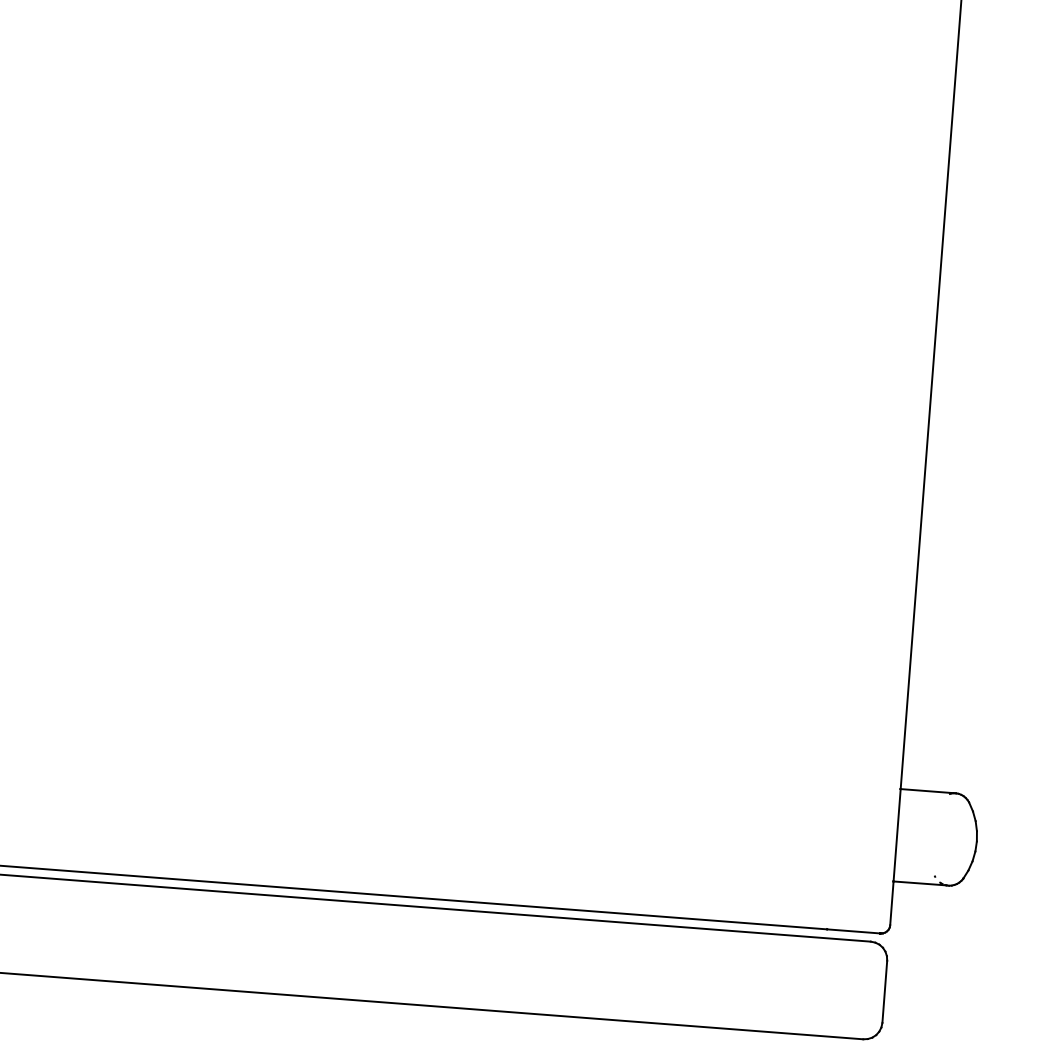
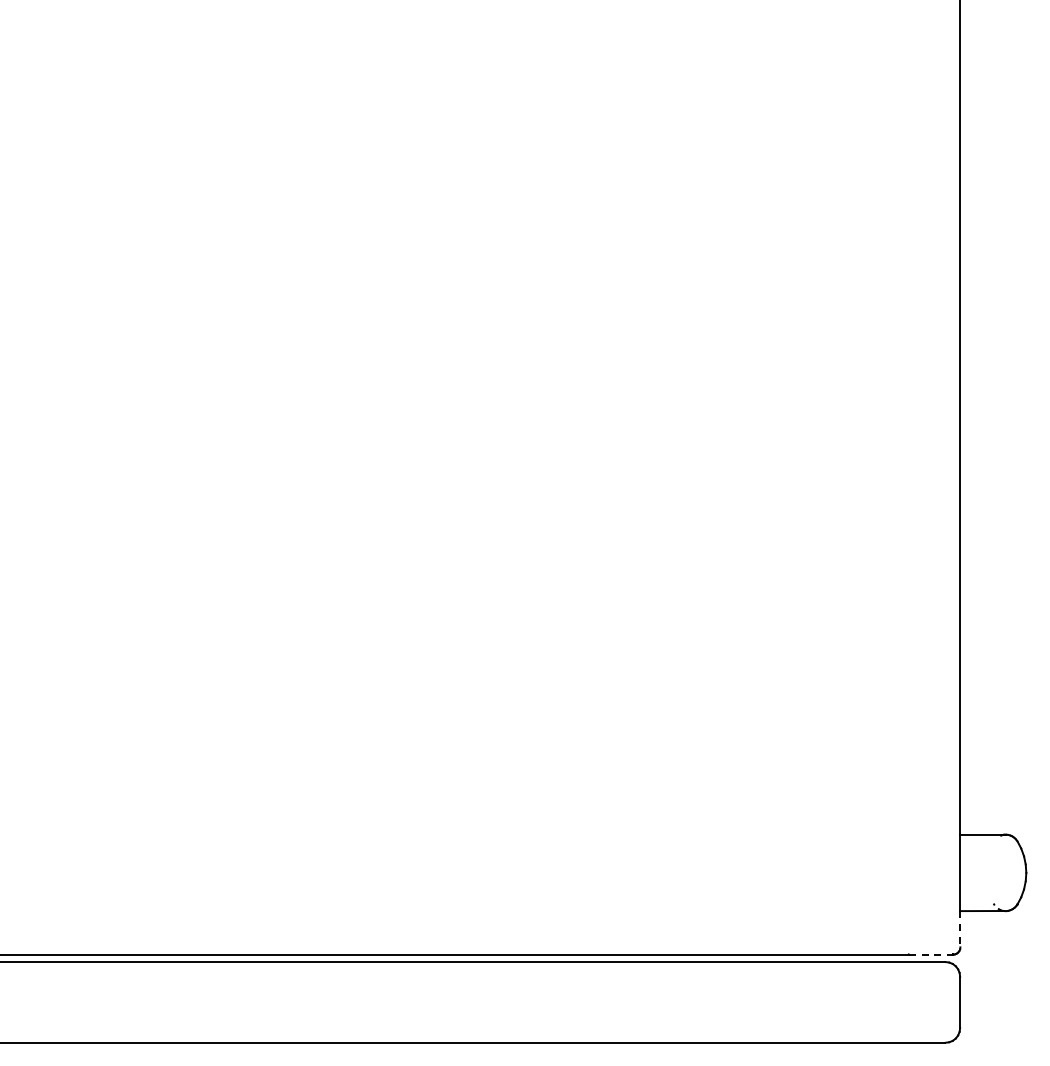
line: (892, 903) -> (960, 929), solid -> dashed
line: (853, 931) -> (930, 954), solid -> dashed

